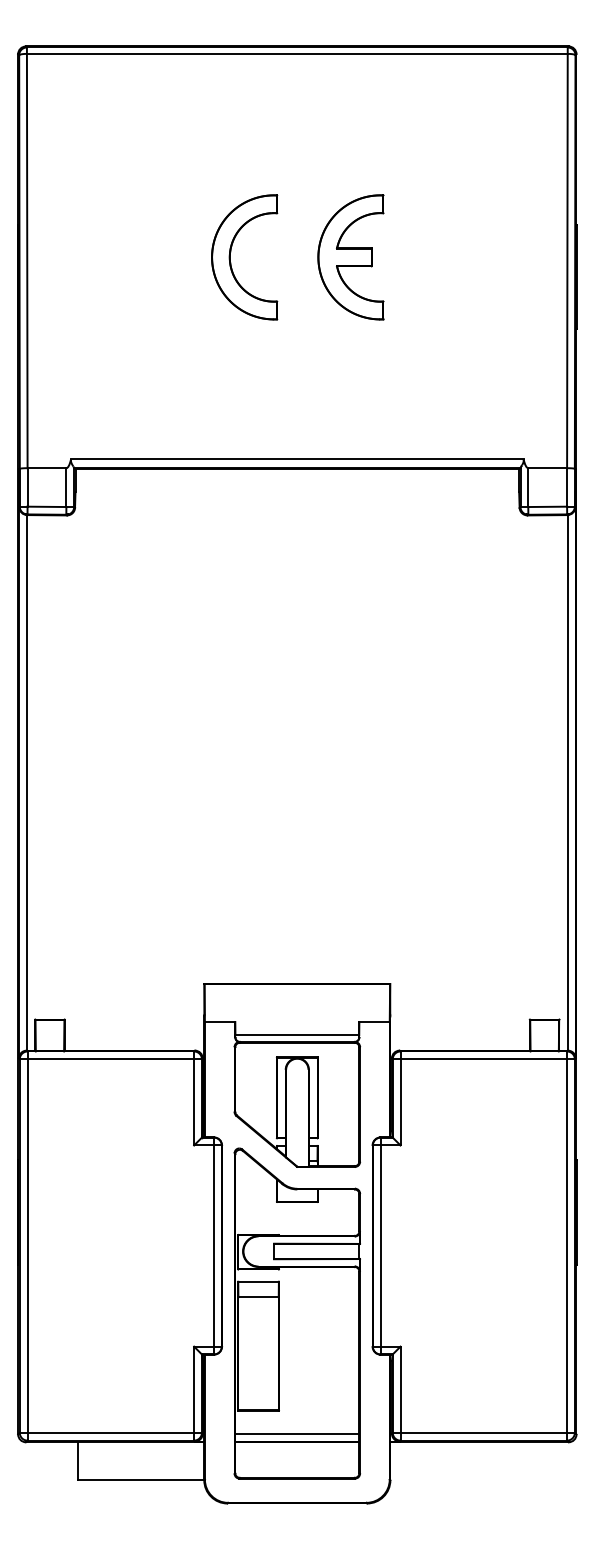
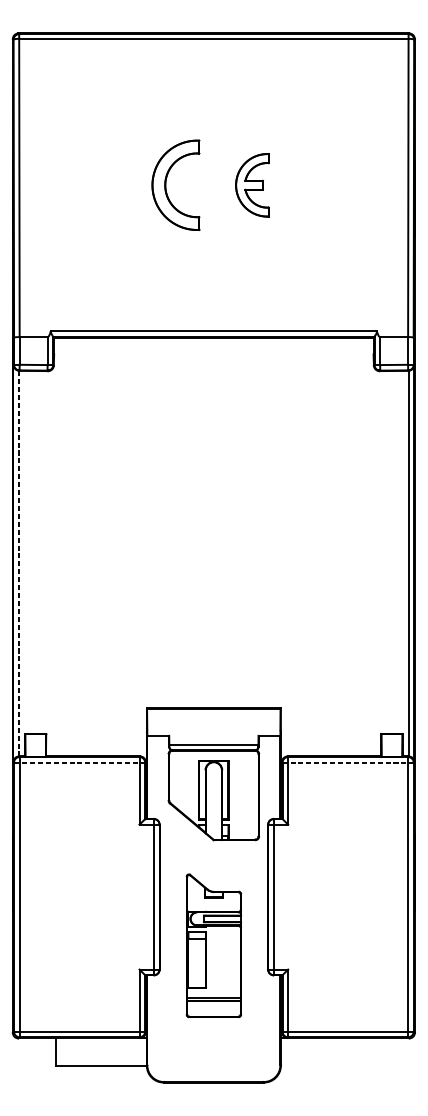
part: (350, 257) -> (252, 185), size x0.7
line: (26, 782) -> (18, 563), solid -> dashed
line: (111, 1059) -> (80, 762), solid -> dashed
line: (484, 1059) -> (348, 762), solid -> dashed
part: (297, 1313) -> (214, 945), size x0.6

